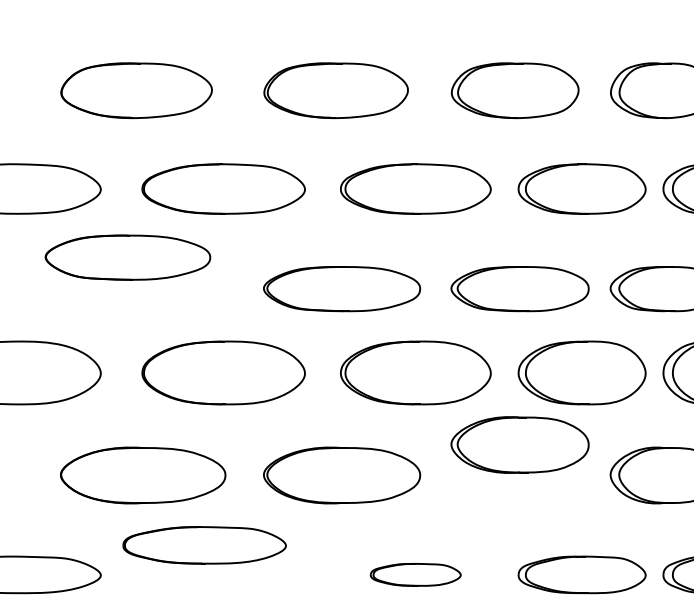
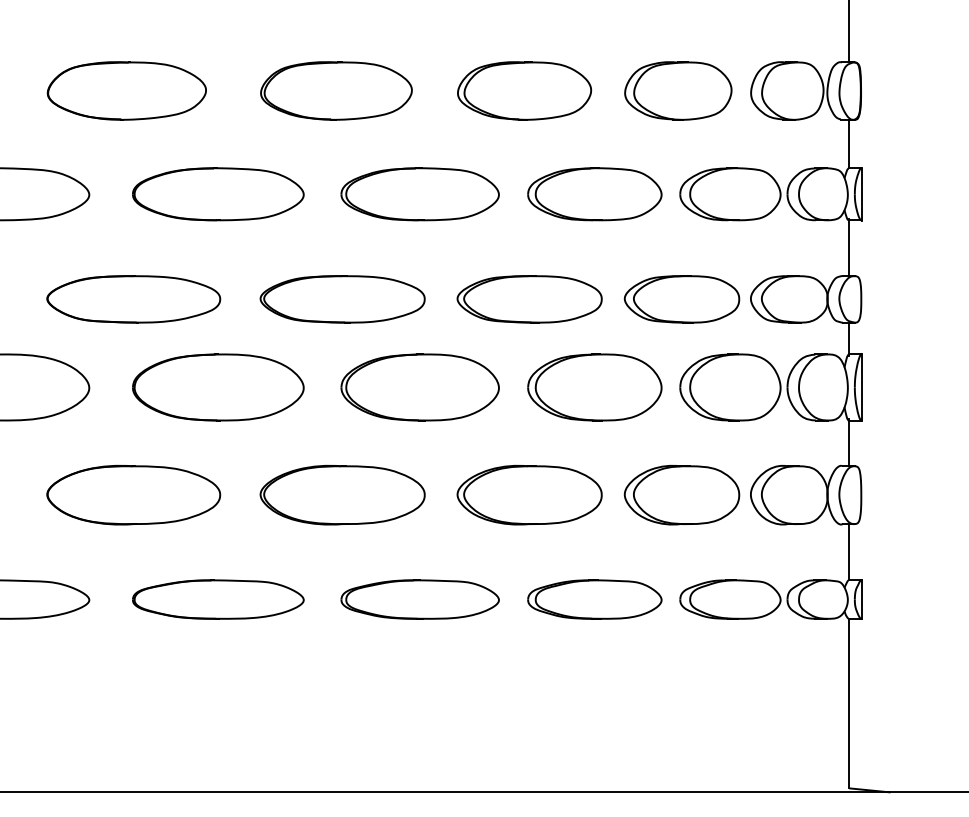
part: (127, 257) -> (133, 299), moved
part: (519, 444) -> (529, 494), moved
part: (204, 545) -> (218, 599), moved
part: (415, 574) -> (419, 599), size x1.67

